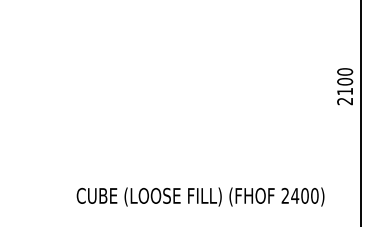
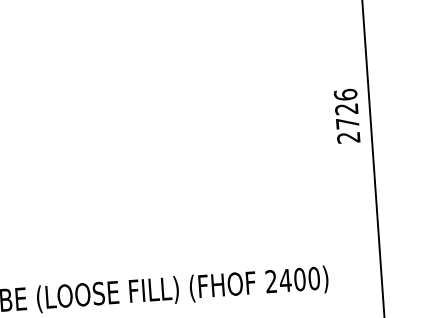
text: (345, 81) -> (347, 108), 2100 -> 2726

